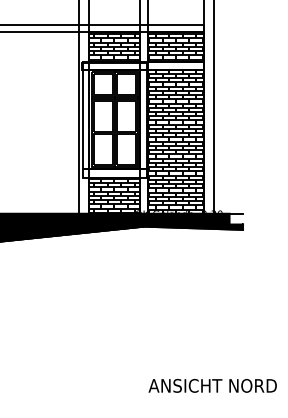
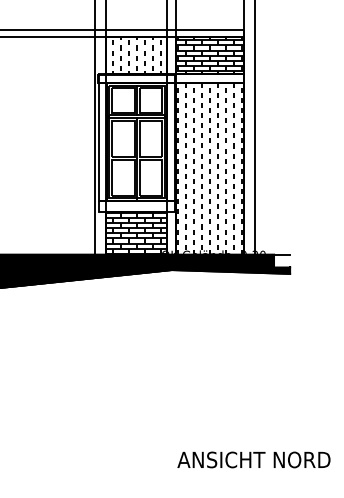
hatch: (114, 46) -> (136, 55), removed
hatch: (175, 141) -> (209, 168), removed

